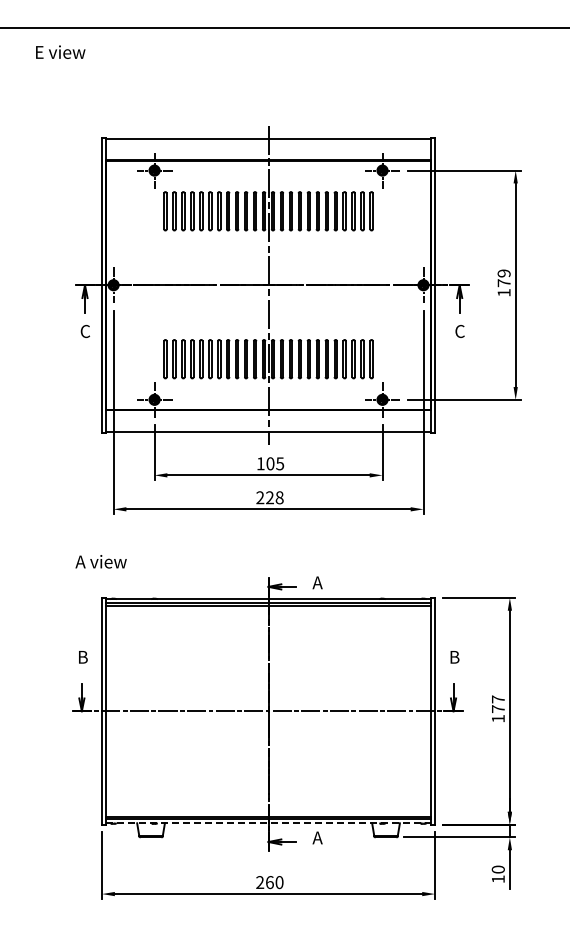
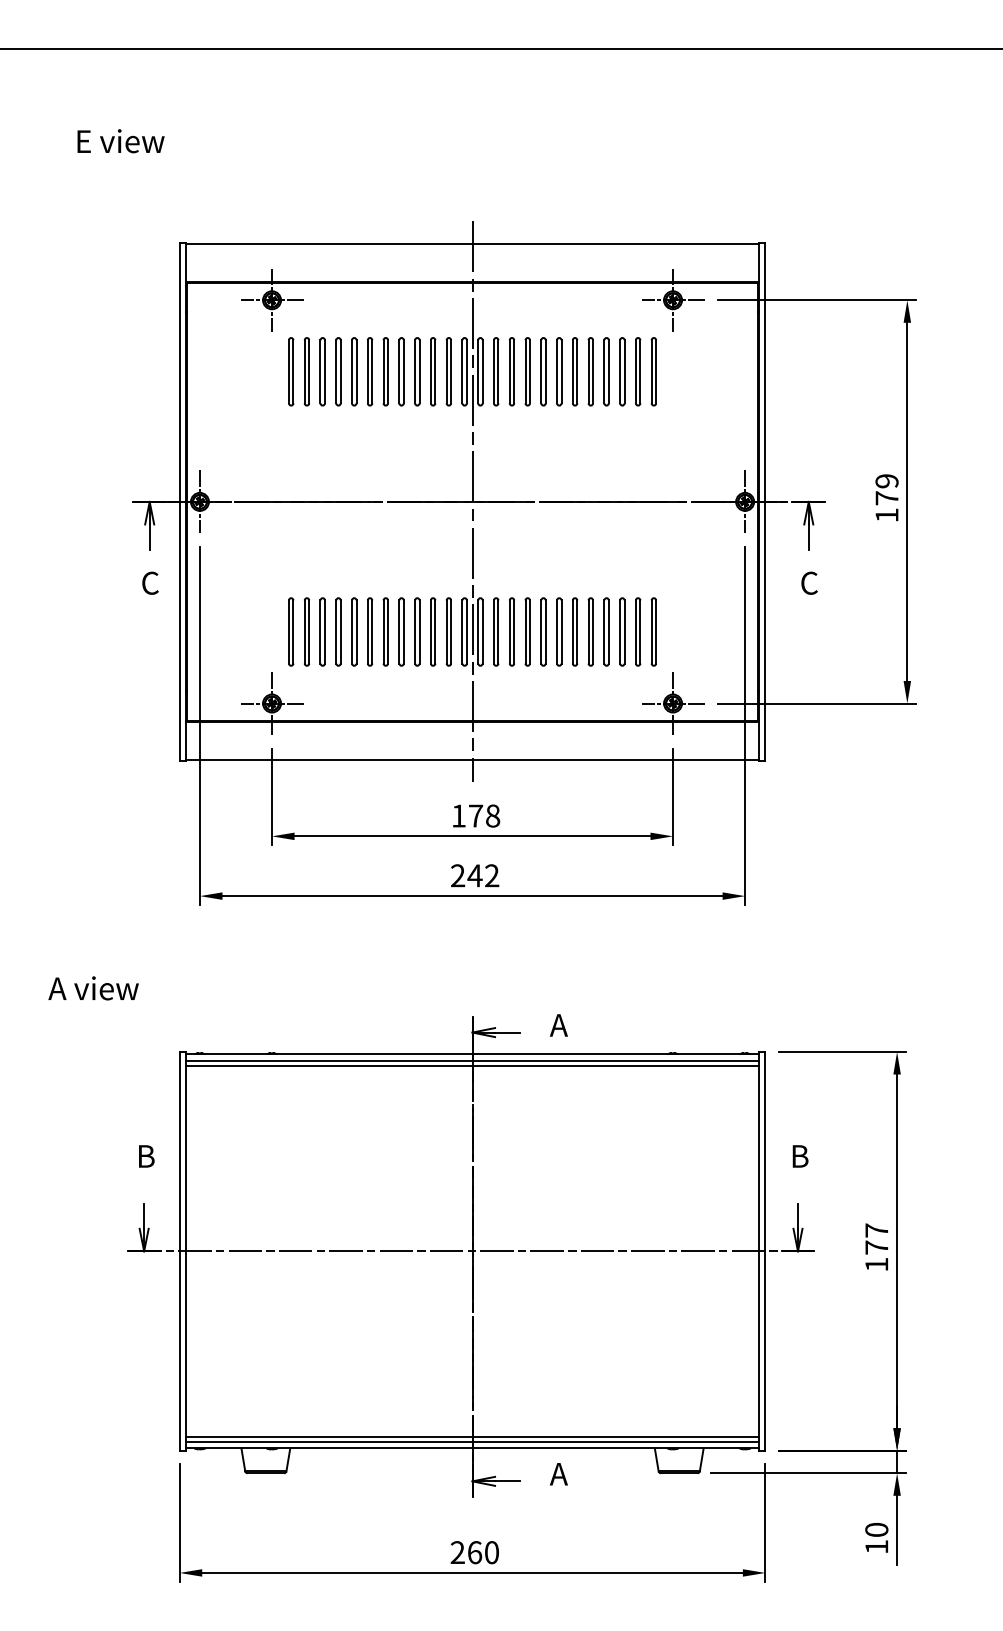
text: (60, 51) -> (120, 139), moved
text: (275, 463) -> (484, 815), 105 -> 178
text: (274, 497) -> (483, 875), 228 -> 242
text: (100, 561) -> (92, 987), moved
line: (268, 823) -> (472, 1448), dashed -> solid

